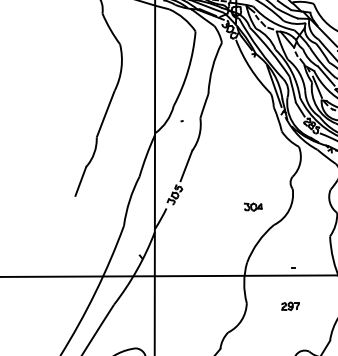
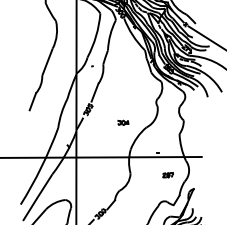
part: (253, 206) -> (123, 122), moved
part: (289, 306) -> (167, 175), moved

